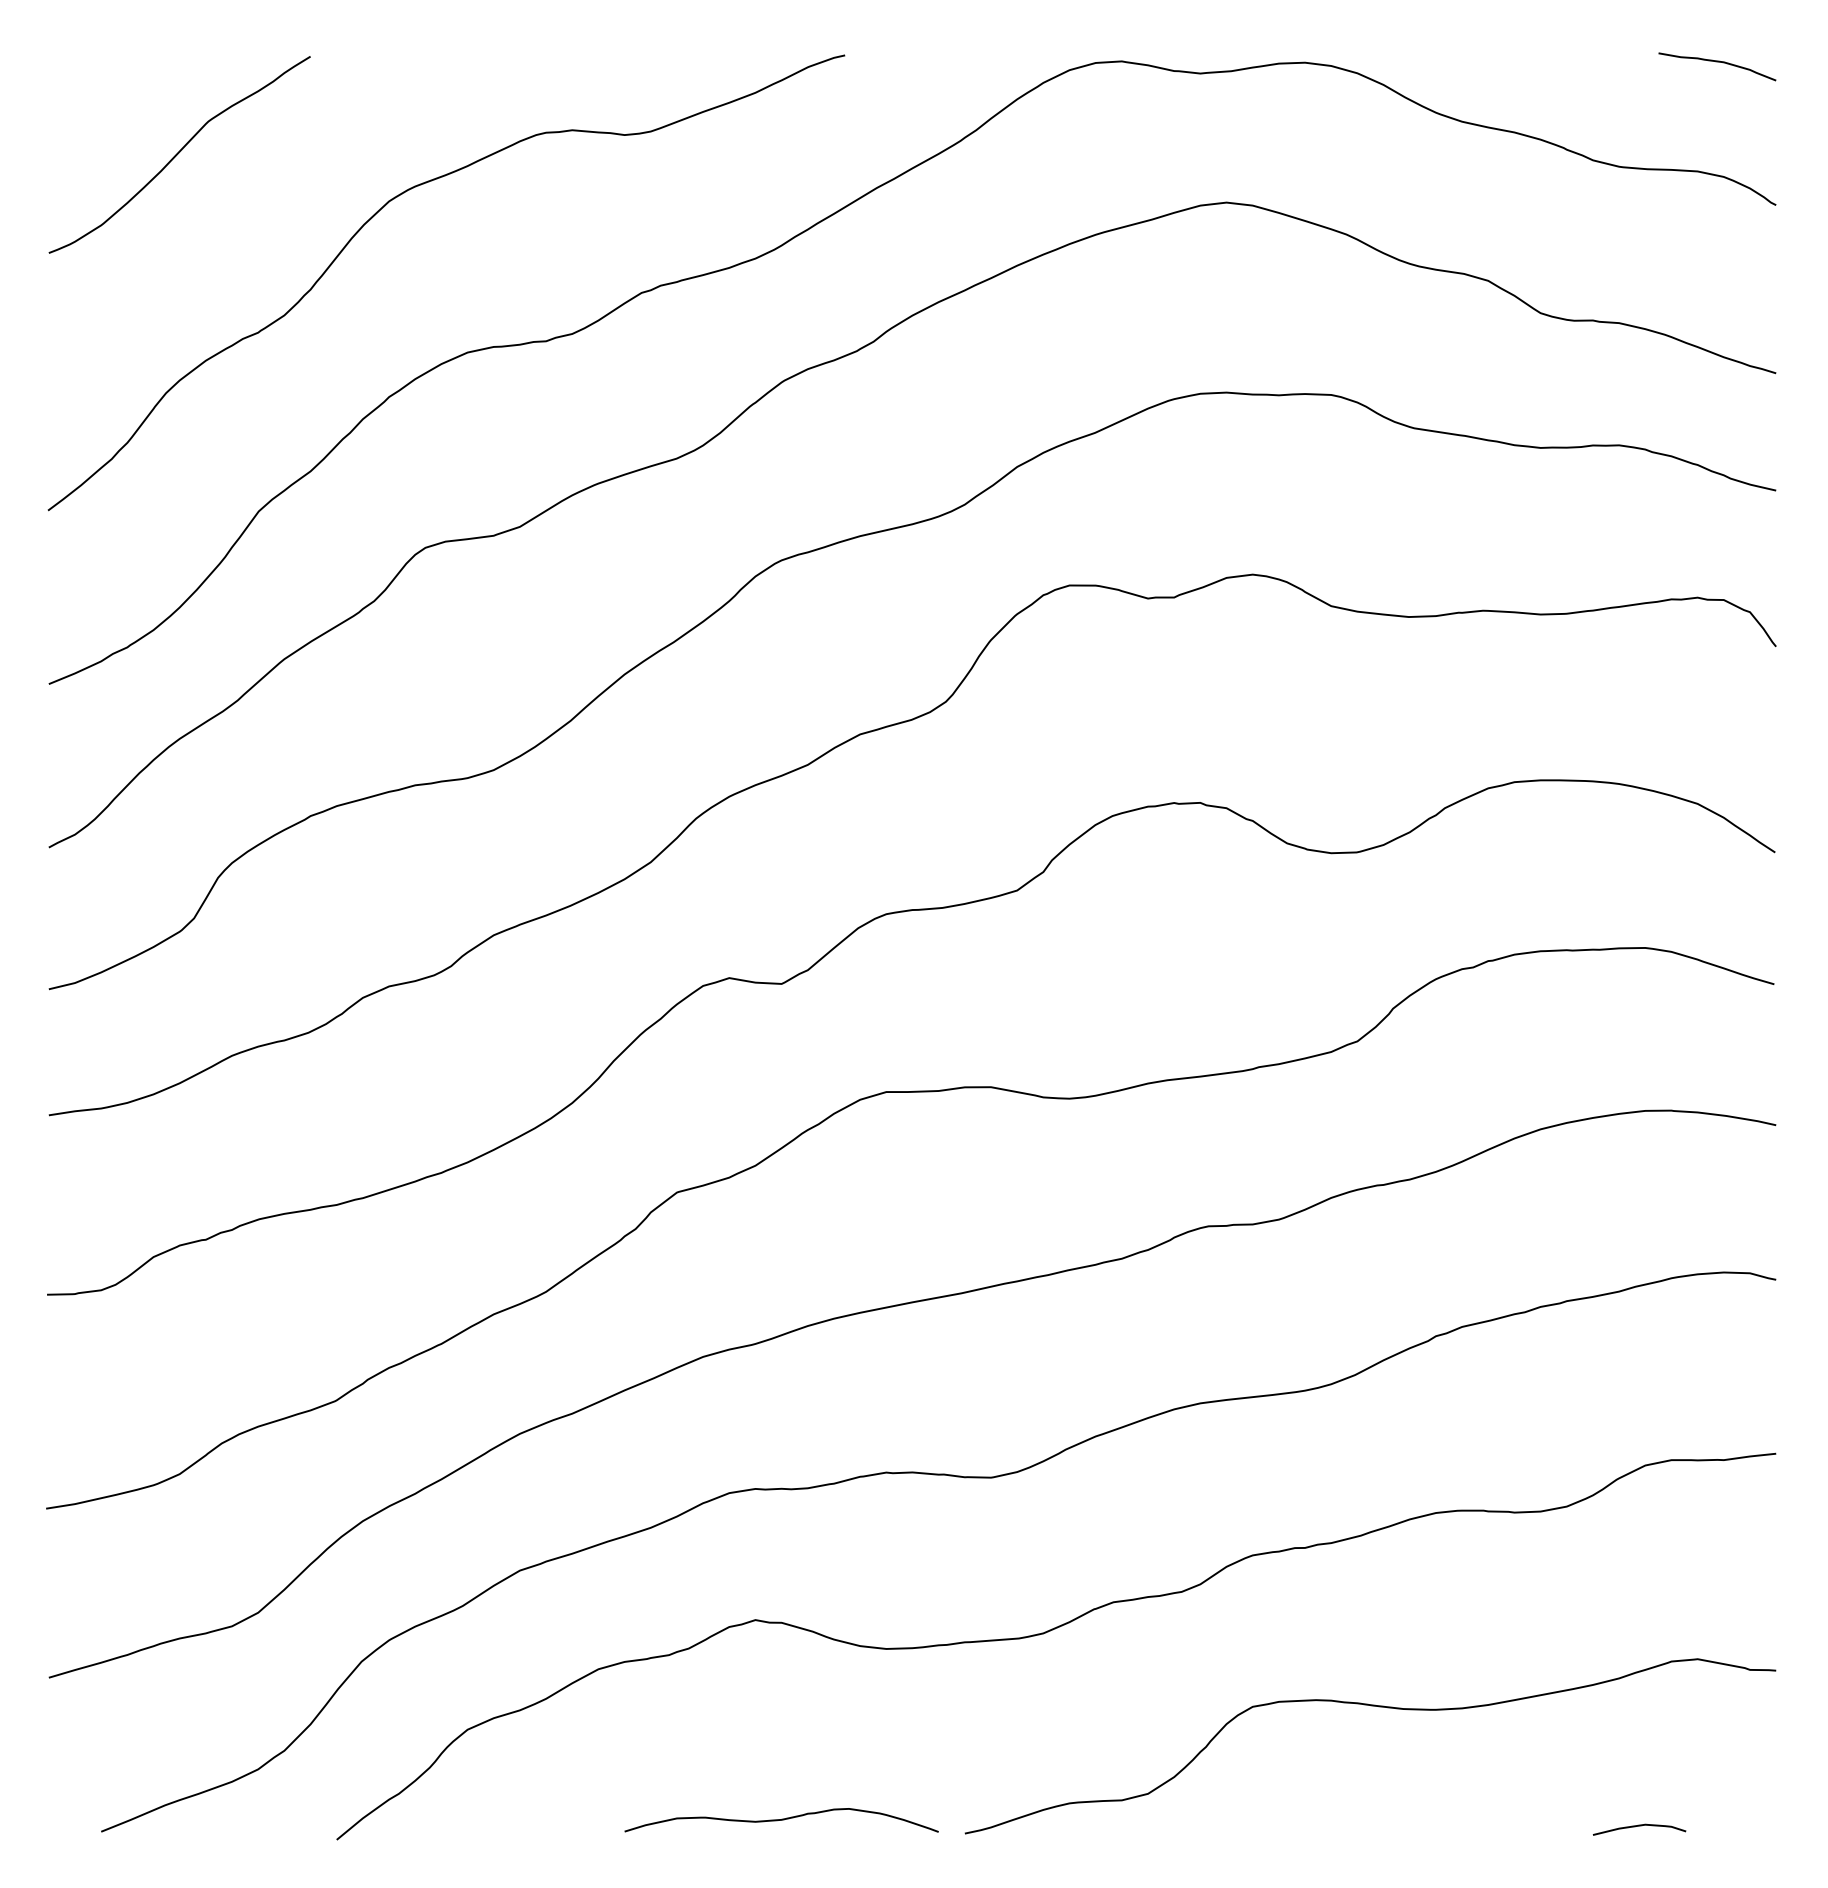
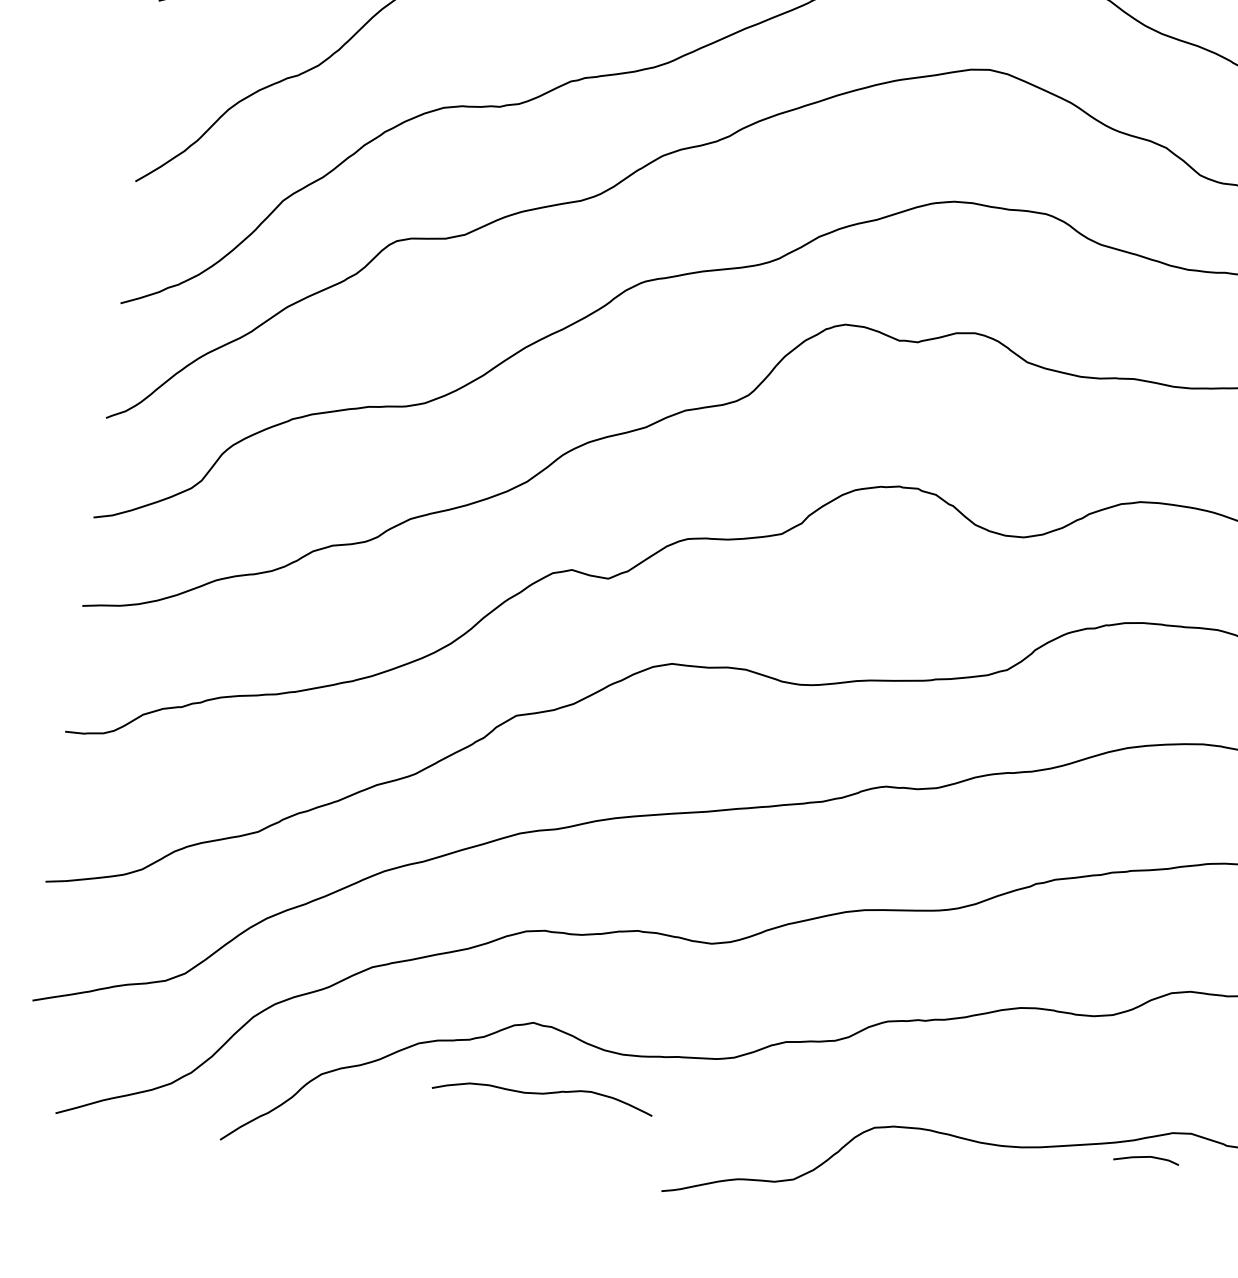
curve: (781, 1820) -> (542, 1094), moved
curve: (1639, 1826) -> (1146, 1157), moved

